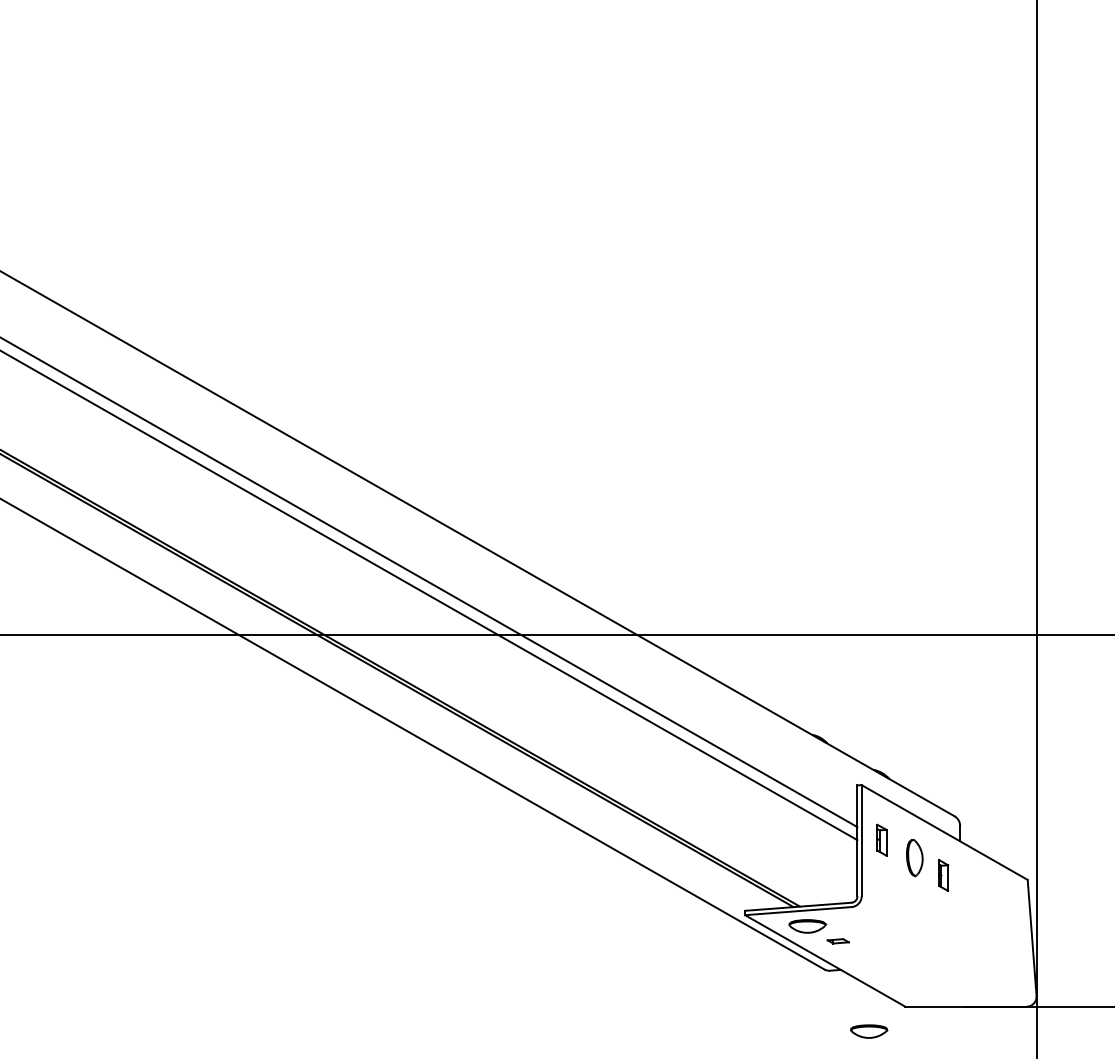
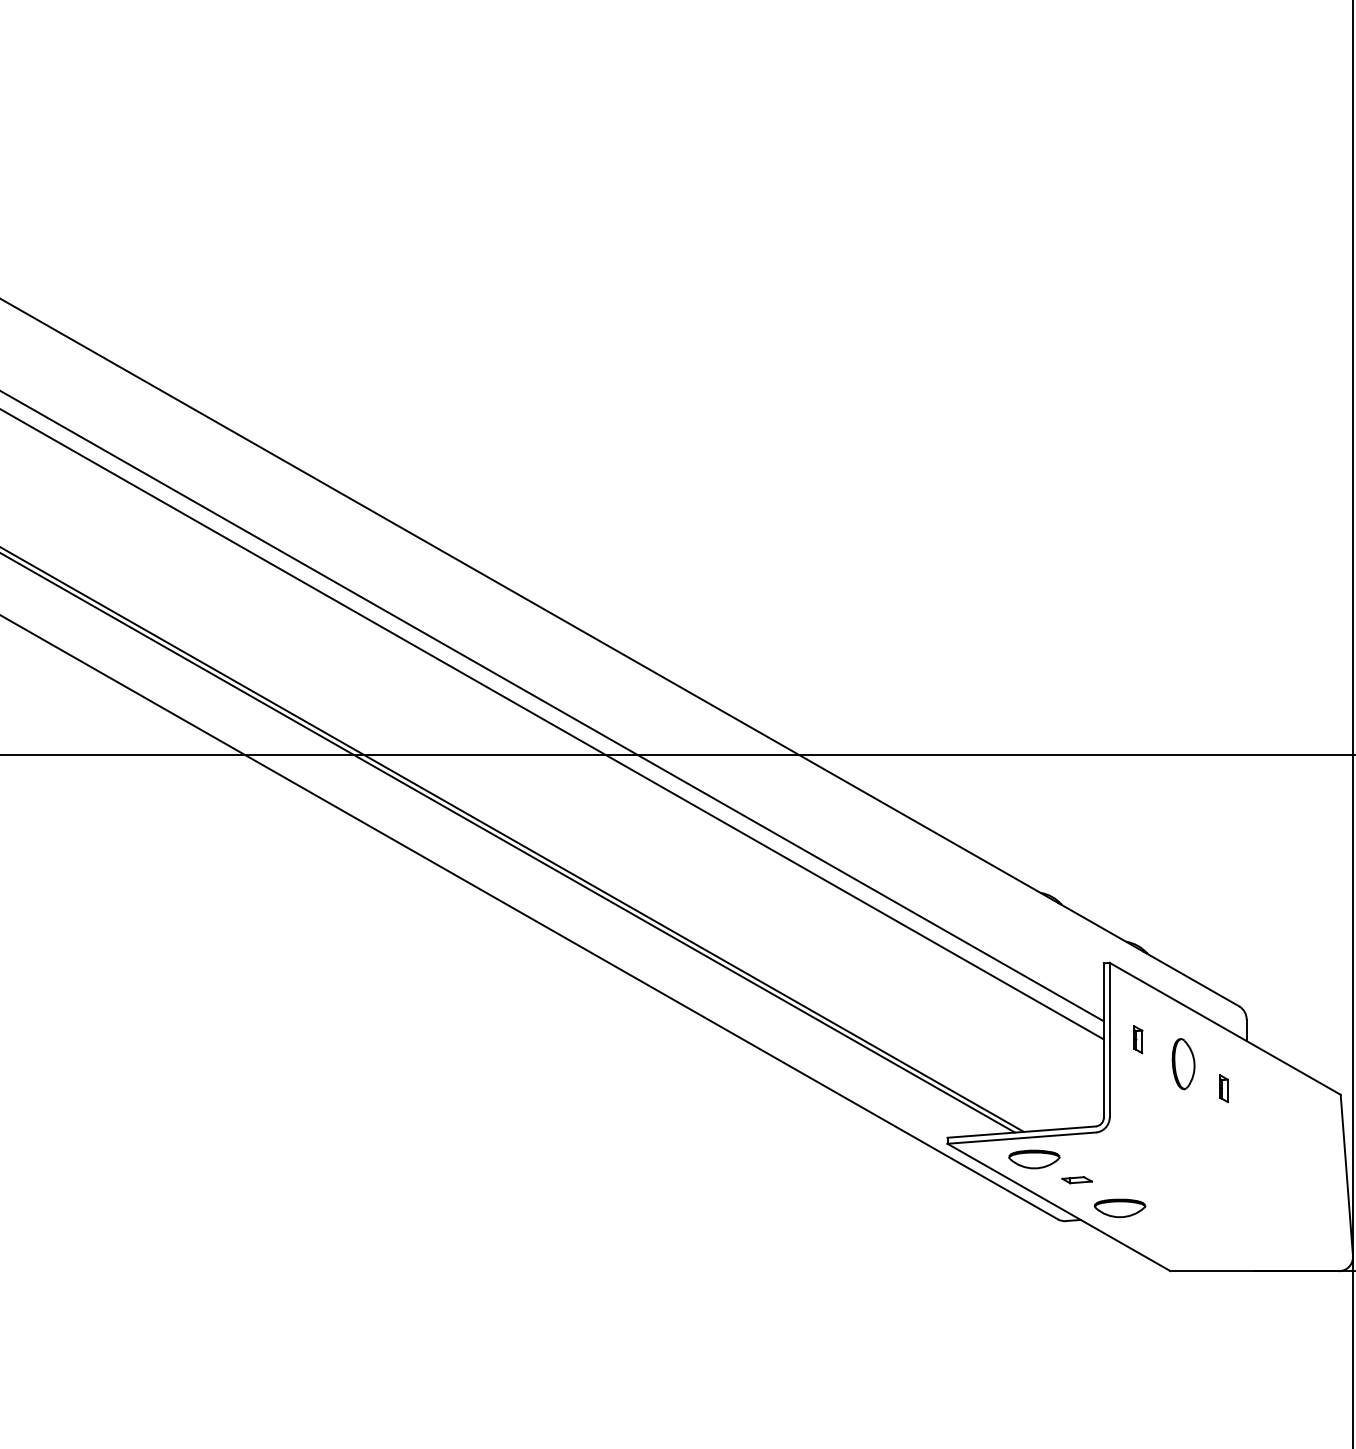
part: (882, 840) -> (1138, 1039), size x0.62
part: (943, 875) -> (1223, 1088), size x0.62
part: (869, 1031) -> (1120, 1208), moved

